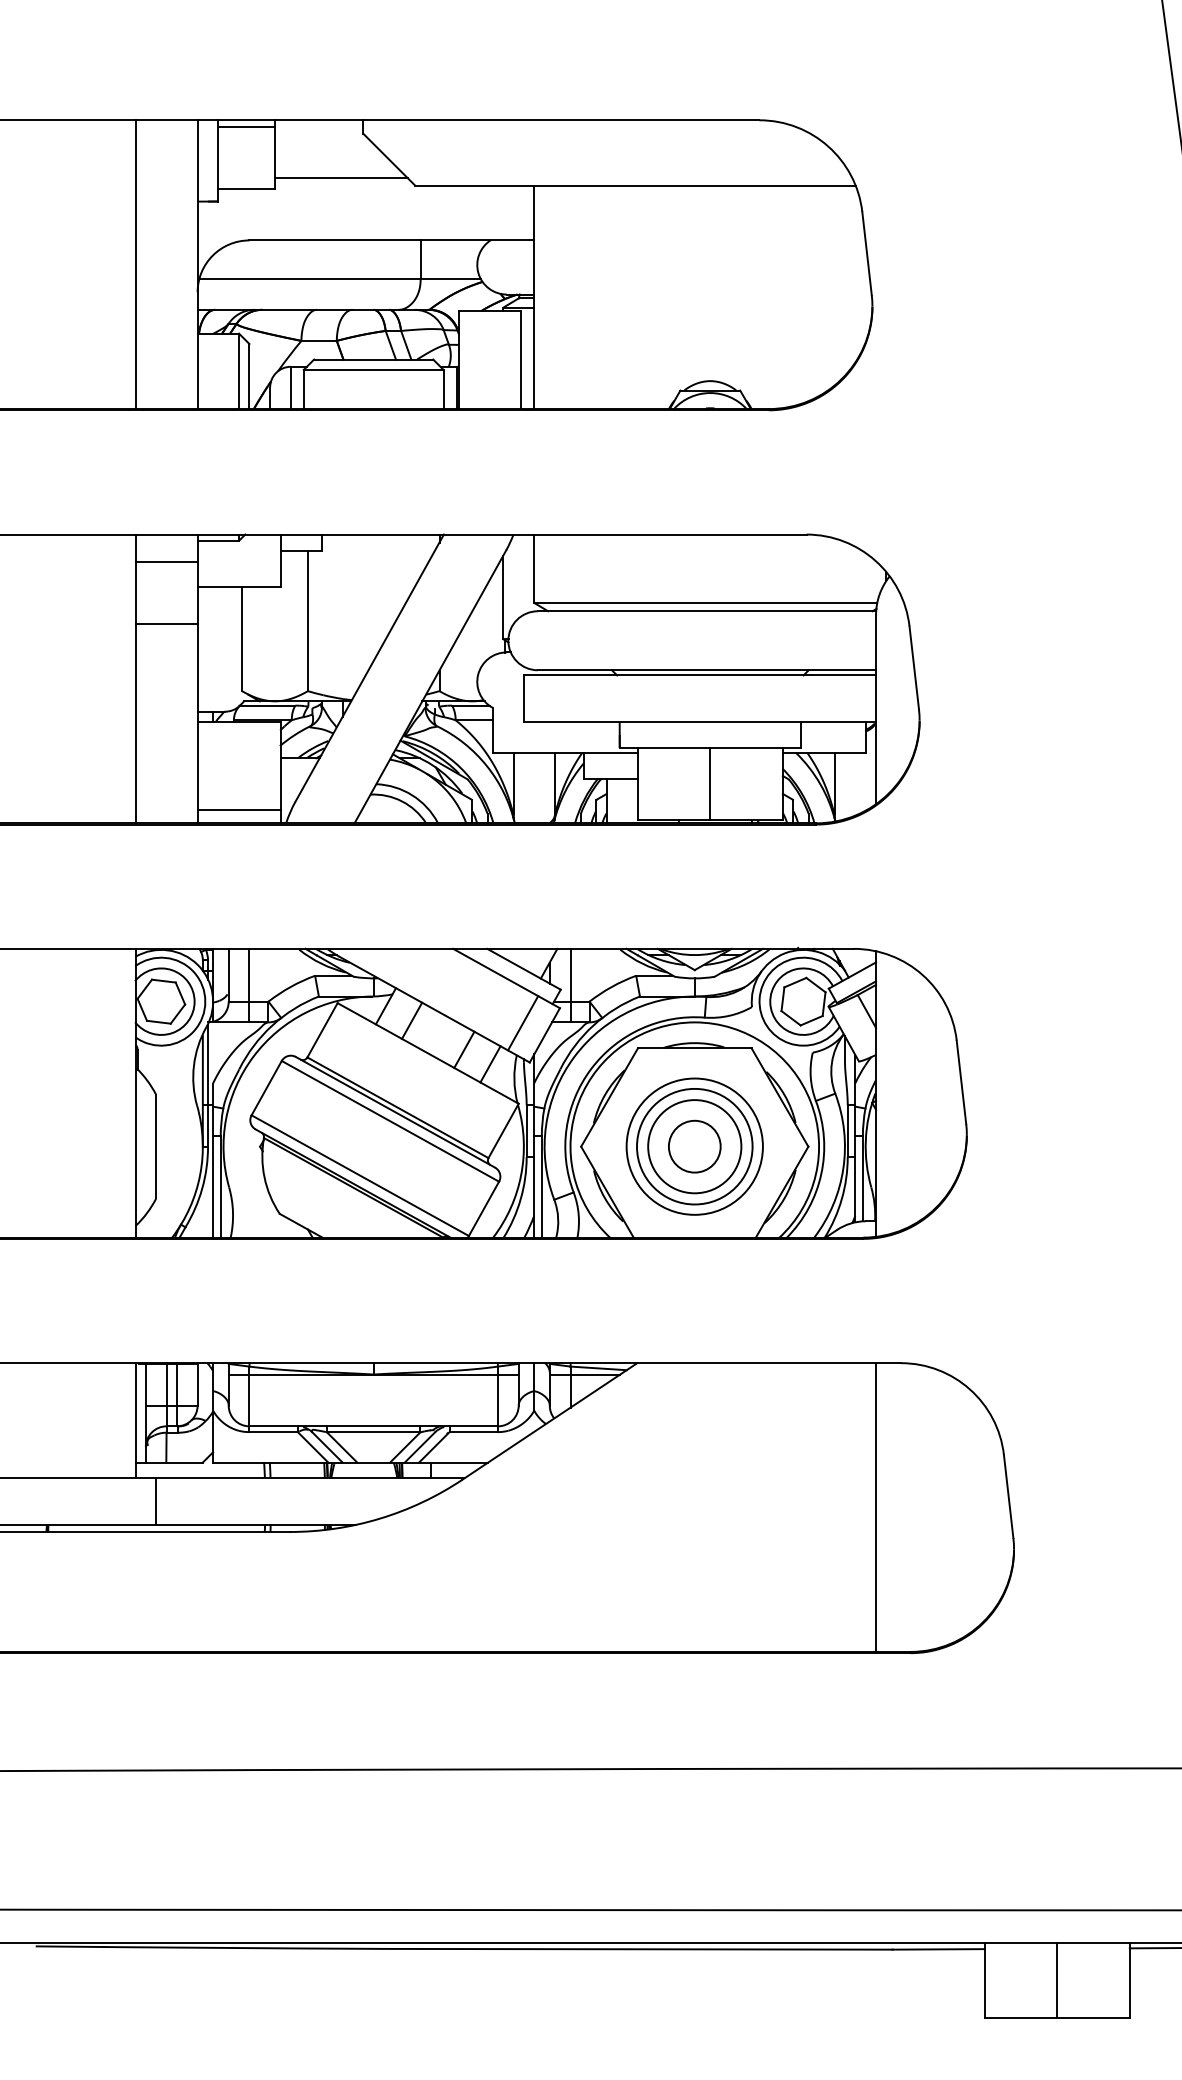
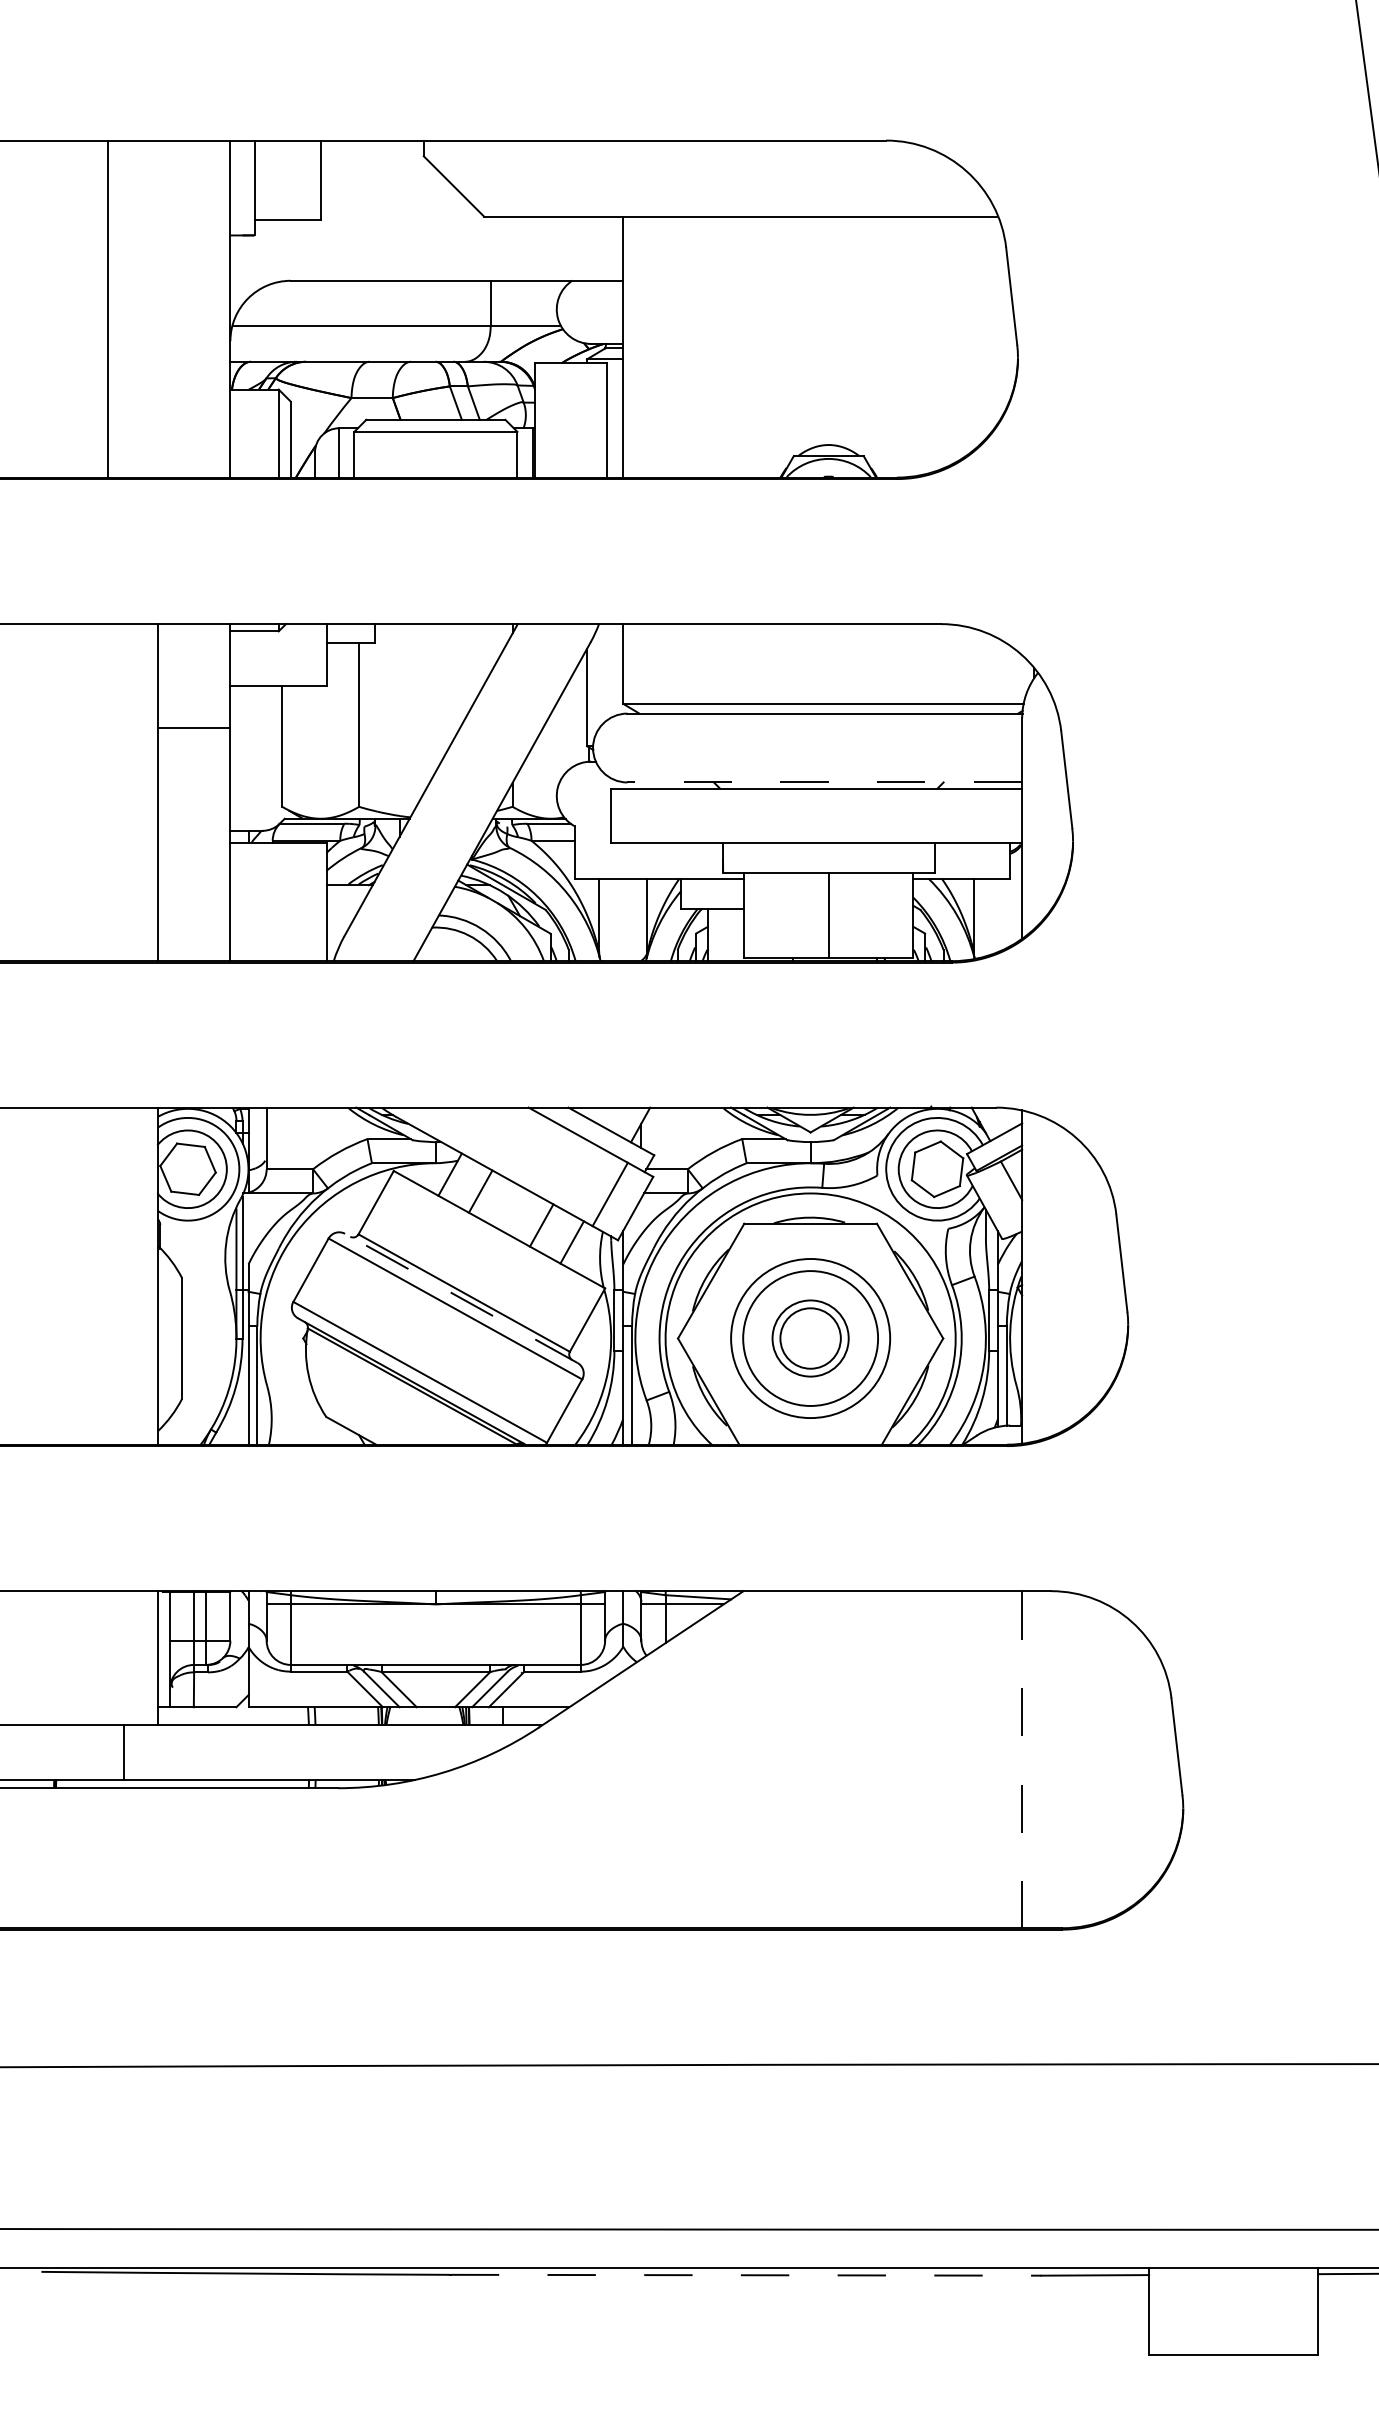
line: (246, 126) -> (287, 147), removed
line: (341, 178) -> (398, 208), removed
line: (135, 264) -> (107, 308), moved
line: (166, 561) -> (193, 655), removed
line: (706, 670) -> (824, 782), solid -> dashed
line: (238, 809) -> (278, 945), removed
line: (249, 985) -> (290, 1150), removed
line: (570, 985) -> (665, 1150), removed
line: (395, 1112) -> (461, 1298), solid -> dashed
circle: (694, 1146) -> (810, 1338), size x0.7
line: (156, 1501) -> (124, 1752), moved
line: (876, 1507) -> (1022, 1759), solid -> dashed
line: (639, 1949) -> (746, 2275), solid -> dashed
line: (1057, 1980) -> (1233, 2311), removed

